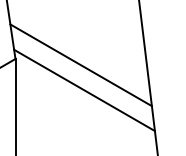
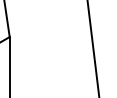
line: (80, 64) -> (50, 40), removed
line: (83, 89) -> (52, 56), removed

